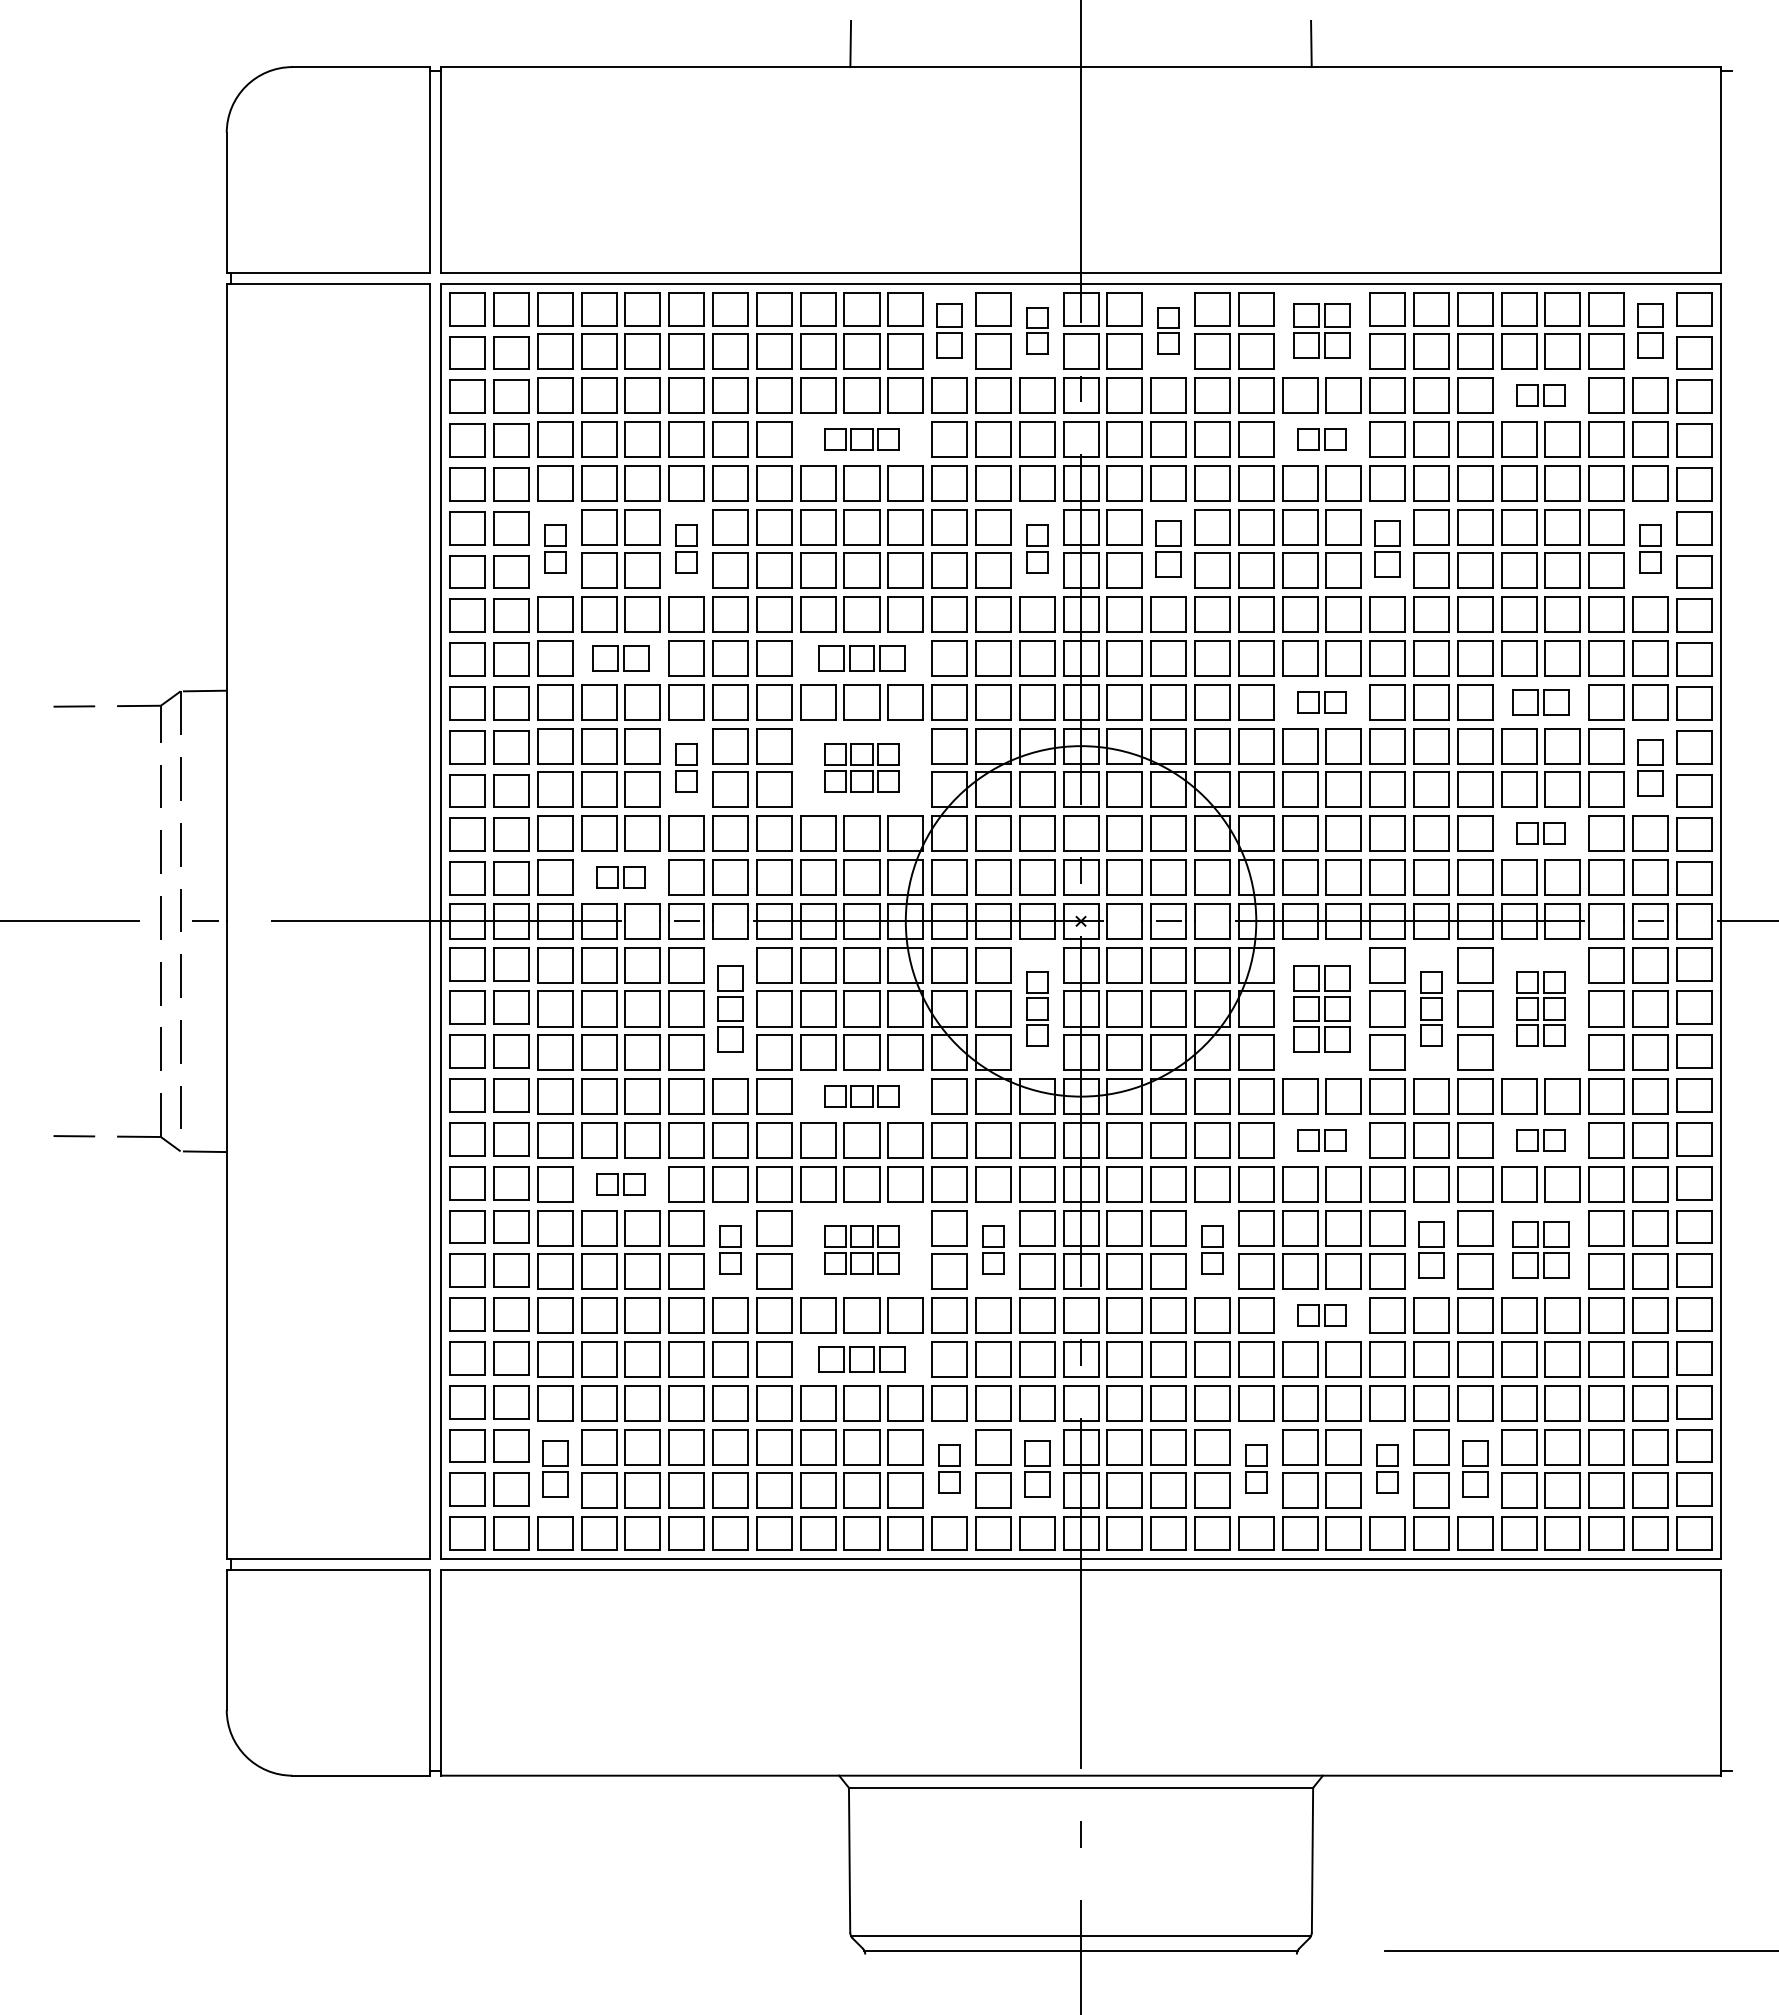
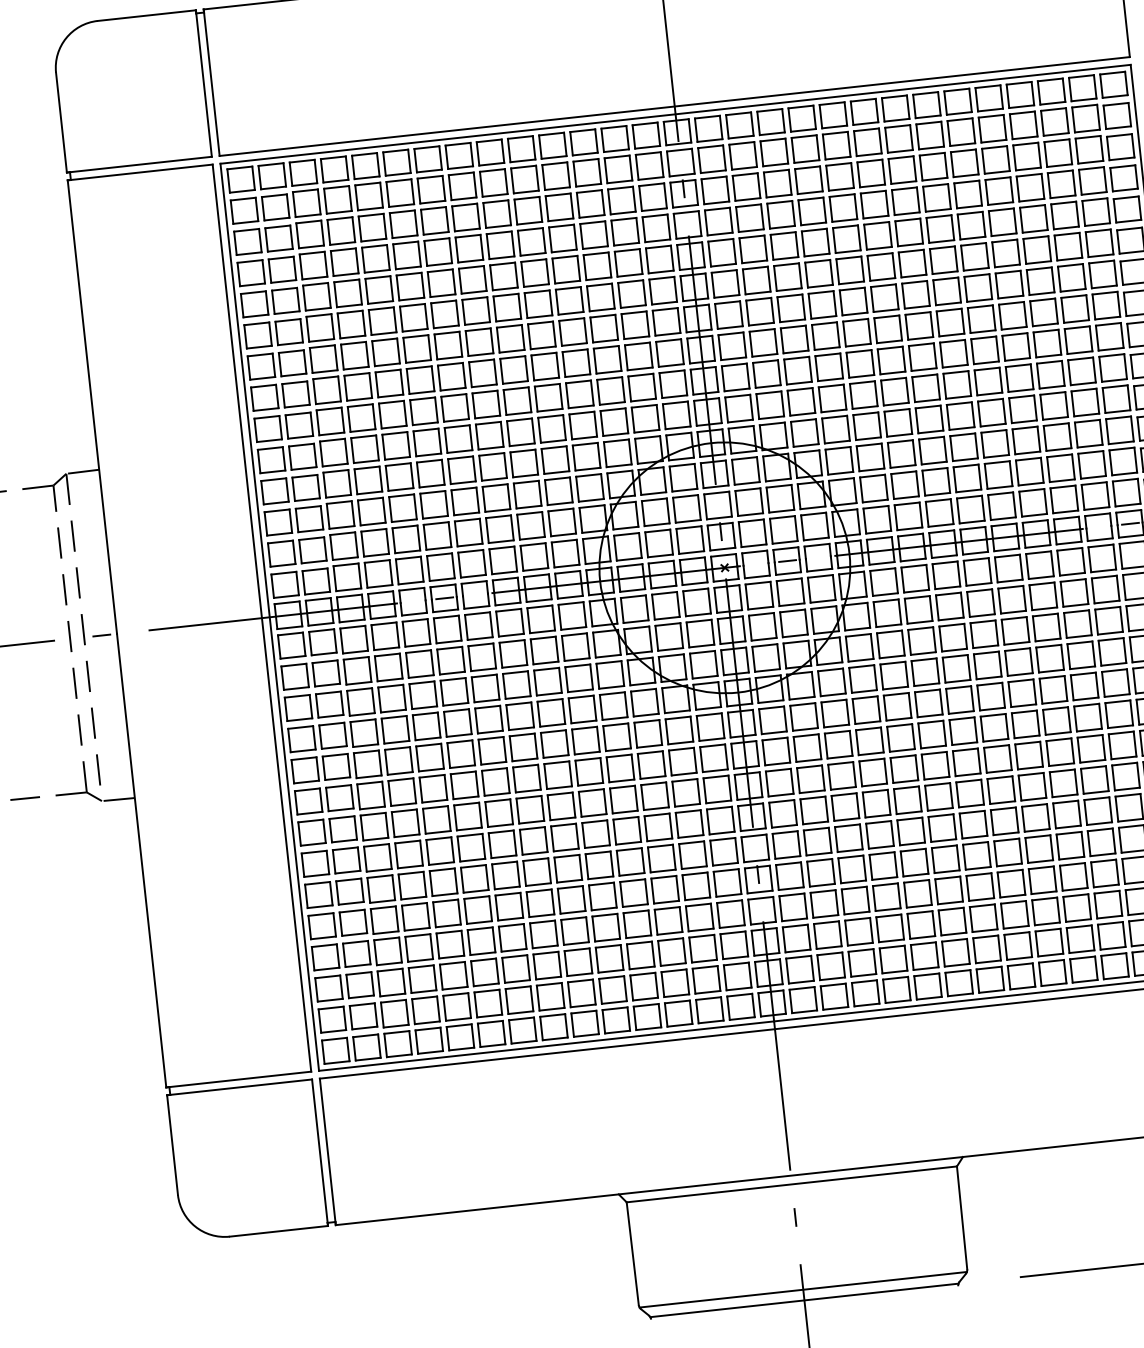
part: (949, 330) -> (585, 157), size x1.43
part: (1037, 330) -> (648, 150), size x1.67
part: (1168, 330) -> (741, 140), size x1.67
part: (1321, 330) -> (850, 128), size x1.43
part: (1650, 330) -> (1084, 103), size x1.43
part: (1540, 395) -> (1011, 158), size x1.67
part: (861, 439) -> (531, 241), size x1.67
part: (1321, 439) -> (858, 206), size x1.67
part: (555, 548) -> (322, 343), size x1.67
part: (686, 548) -> (415, 333), size x1.67
part: (1037, 548) -> (665, 305), size x1.67
part: (1168, 548) -> (758, 295), size x1.43
part: (1387, 548) -> (914, 278), size x1.43
part: (1650, 548) -> (1101, 258), size x1.67
part: (620, 658) -> (376, 416), size x1.43
part: (861, 658) -> (548, 397), size x1.43
part: (1321, 702) -> (879, 393), size x1.67
part: (1540, 702) -> (1034, 376), size x1.43
part: (686, 767) -> (432, 488), size x1.67
part: (861, 767) -> (556, 475), size x1.67
part: (1650, 767) -> (1118, 414), size x1.43
part: (1540, 833) -> (1044, 469), size x1.67
part: (620, 877) -> (393, 572), size x1.67
part: (730, 1008) -> (482, 656), size x1.43
part: (1037, 1008) -> (700, 633), size x1.67
part: (1321, 1008) -> (902, 611), size x1.43
part: (1431, 1008) -> (980, 602), size x1.67
part: (1540, 1008) -> (1058, 594), size x1.67
part: (861, 1096) -> (582, 709), size x1.67
part: (1321, 1140) -> (912, 705), size x1.67
part: (1540, 1140) -> (1068, 688), size x1.67
part: (620, 1184) -> (417, 790), size x1.67
part: (730, 1249) -> (500, 828), size x1.67
part: (861, 1249) -> (594, 818), size x1.67
part: (993, 1249) -> (687, 808), size x1.67
part: (1212, 1249) -> (843, 791), size x1.67
part: (1431, 1249) -> (999, 774), size x1.43
part: (1540, 1249) -> (1077, 765), size x1.43
part: (1321, 1315) -> (926, 829), size x1.67
part: (861, 1359) -> (602, 896), size x1.43
part: (555, 1468) -> (393, 997), size x1.43
part: (949, 1468) -> (673, 967), size x1.67
part: (1037, 1468) -> (736, 960), size x1.43
part: (1256, 1468) -> (891, 943), size x1.67
part: (1387, 1468) -> (985, 933), size x1.67
part: (1475, 1468) -> (1047, 926), size x1.43

